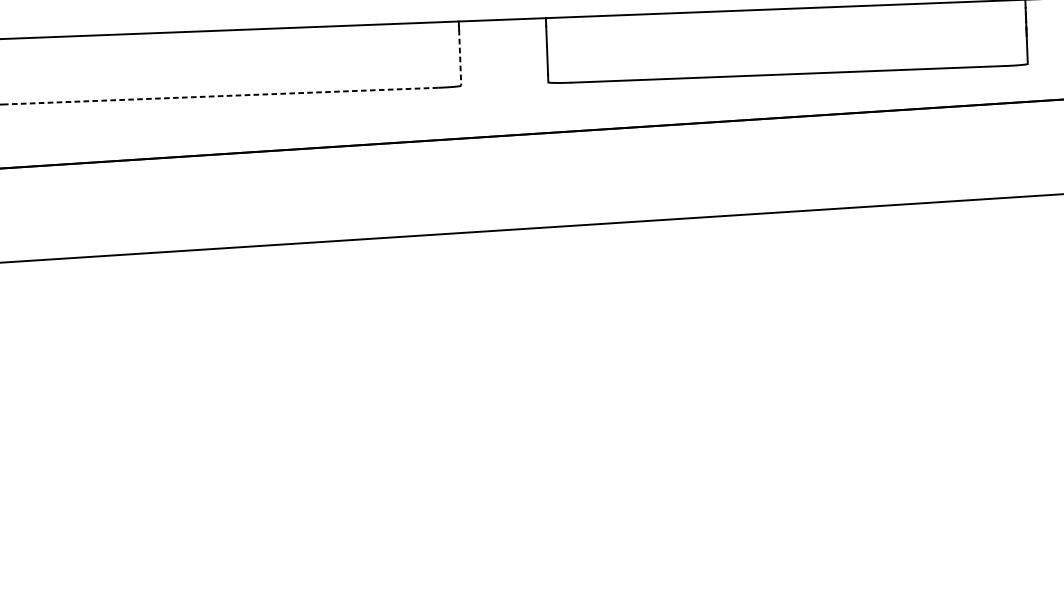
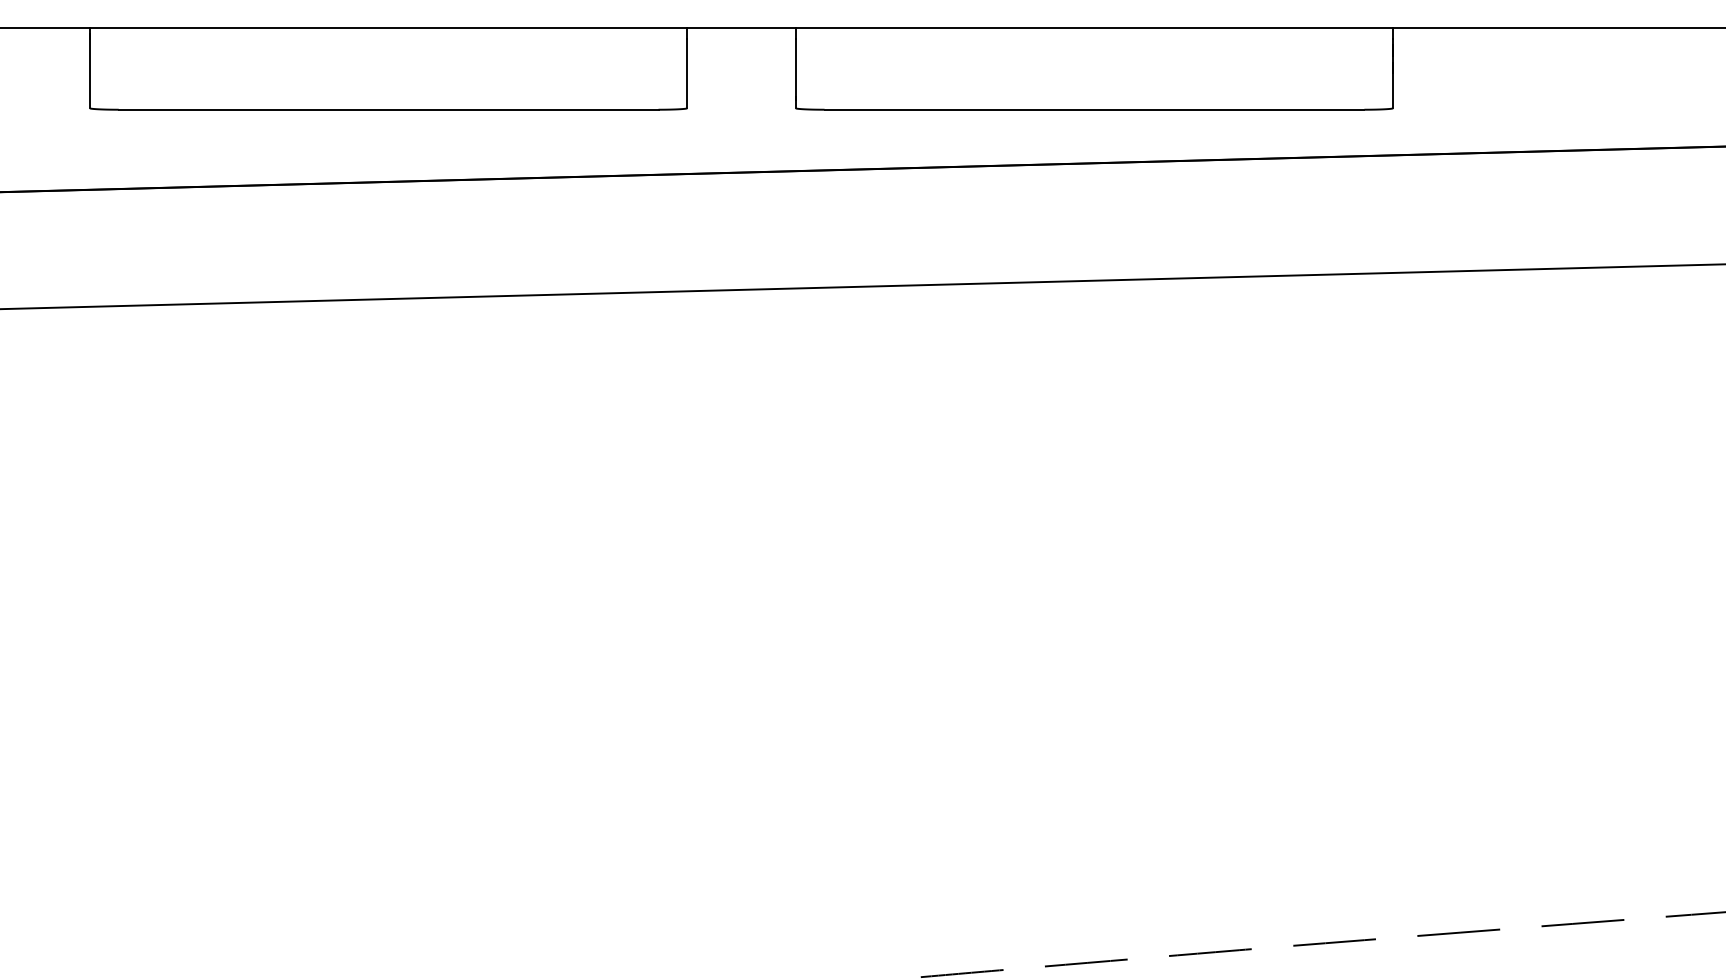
line: (460, 57) -> (687, 73), dashed -> solid
line: (221, 95) -> (388, 109), dashed -> solid

